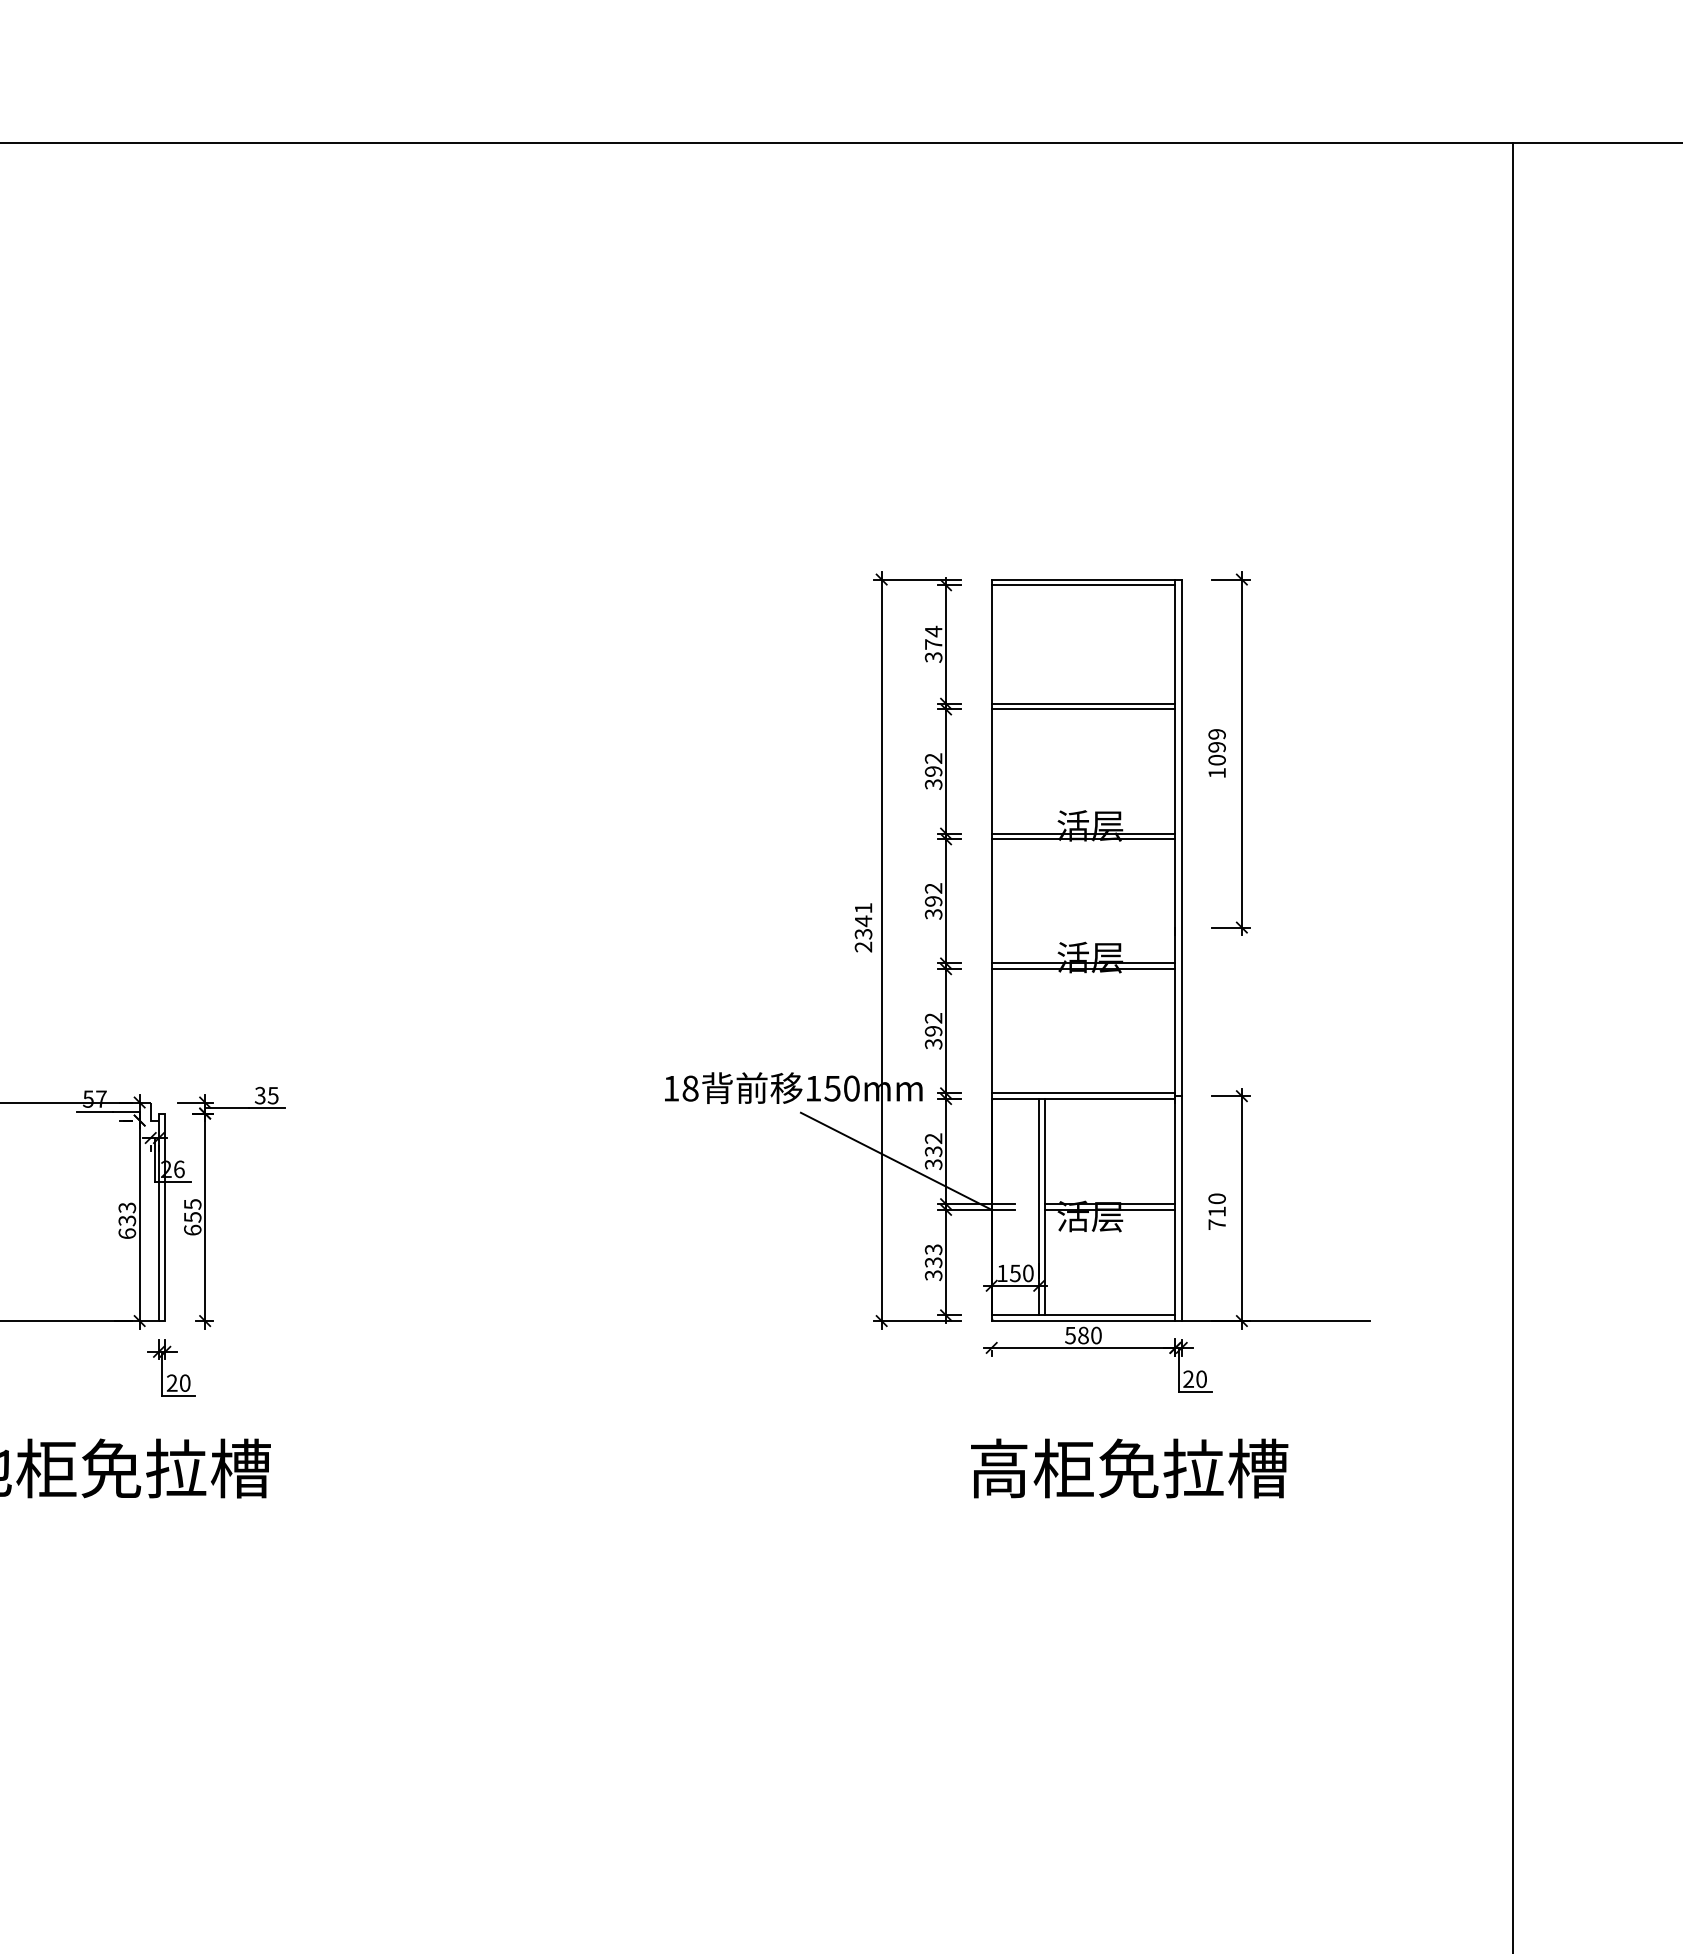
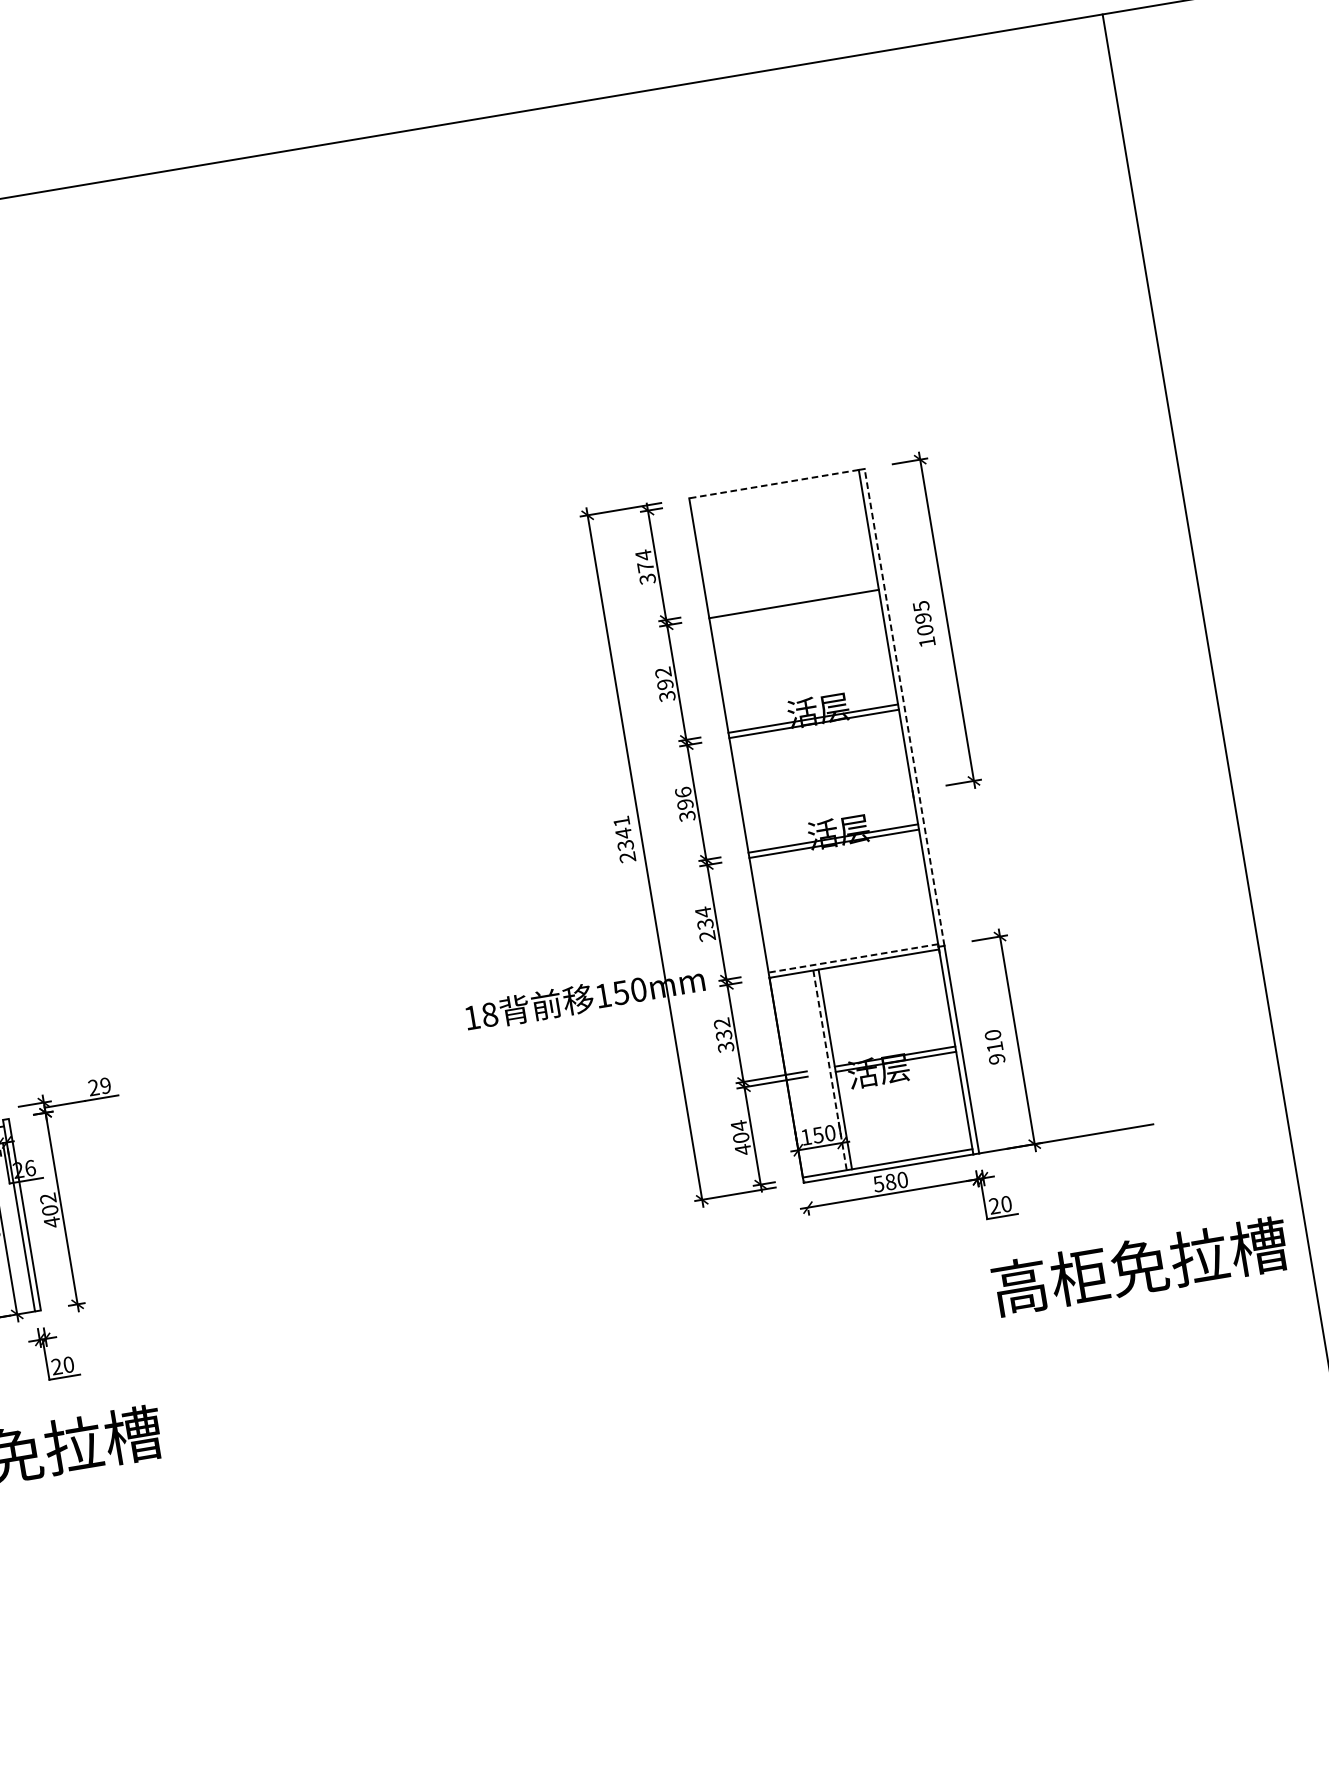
line: (1083, 579) -> (773, 484), solid -> dashed
line: (1083, 585) -> (774, 489), removed
line: (1083, 703) -> (793, 598), removed
text: (1216, 734) -> (920, 606), 1099 -> 1095
line: (1181, 837) -> (904, 707), solid -> dashed
text: (933, 888) -> (683, 792), 392 -> 396
text: (933, 1030) -> (705, 923), 392 -> 234
line: (1083, 1093) -> (853, 958), solid -> dashed
text: (266, 1095) -> (99, 1086), 35 -> 29
line: (895, 1160) -> (690, 1049), removed
line: (1039, 1207) -> (830, 1070), solid -> dashed
text: (192, 1217) -> (49, 1210), 655 -> 402
text: (1216, 1224) -> (996, 1058), 710 -> 910
text: (933, 1262) -> (741, 1137), 333 -> 404
text: (1129, 1468) -> (1140, 1266), moved

